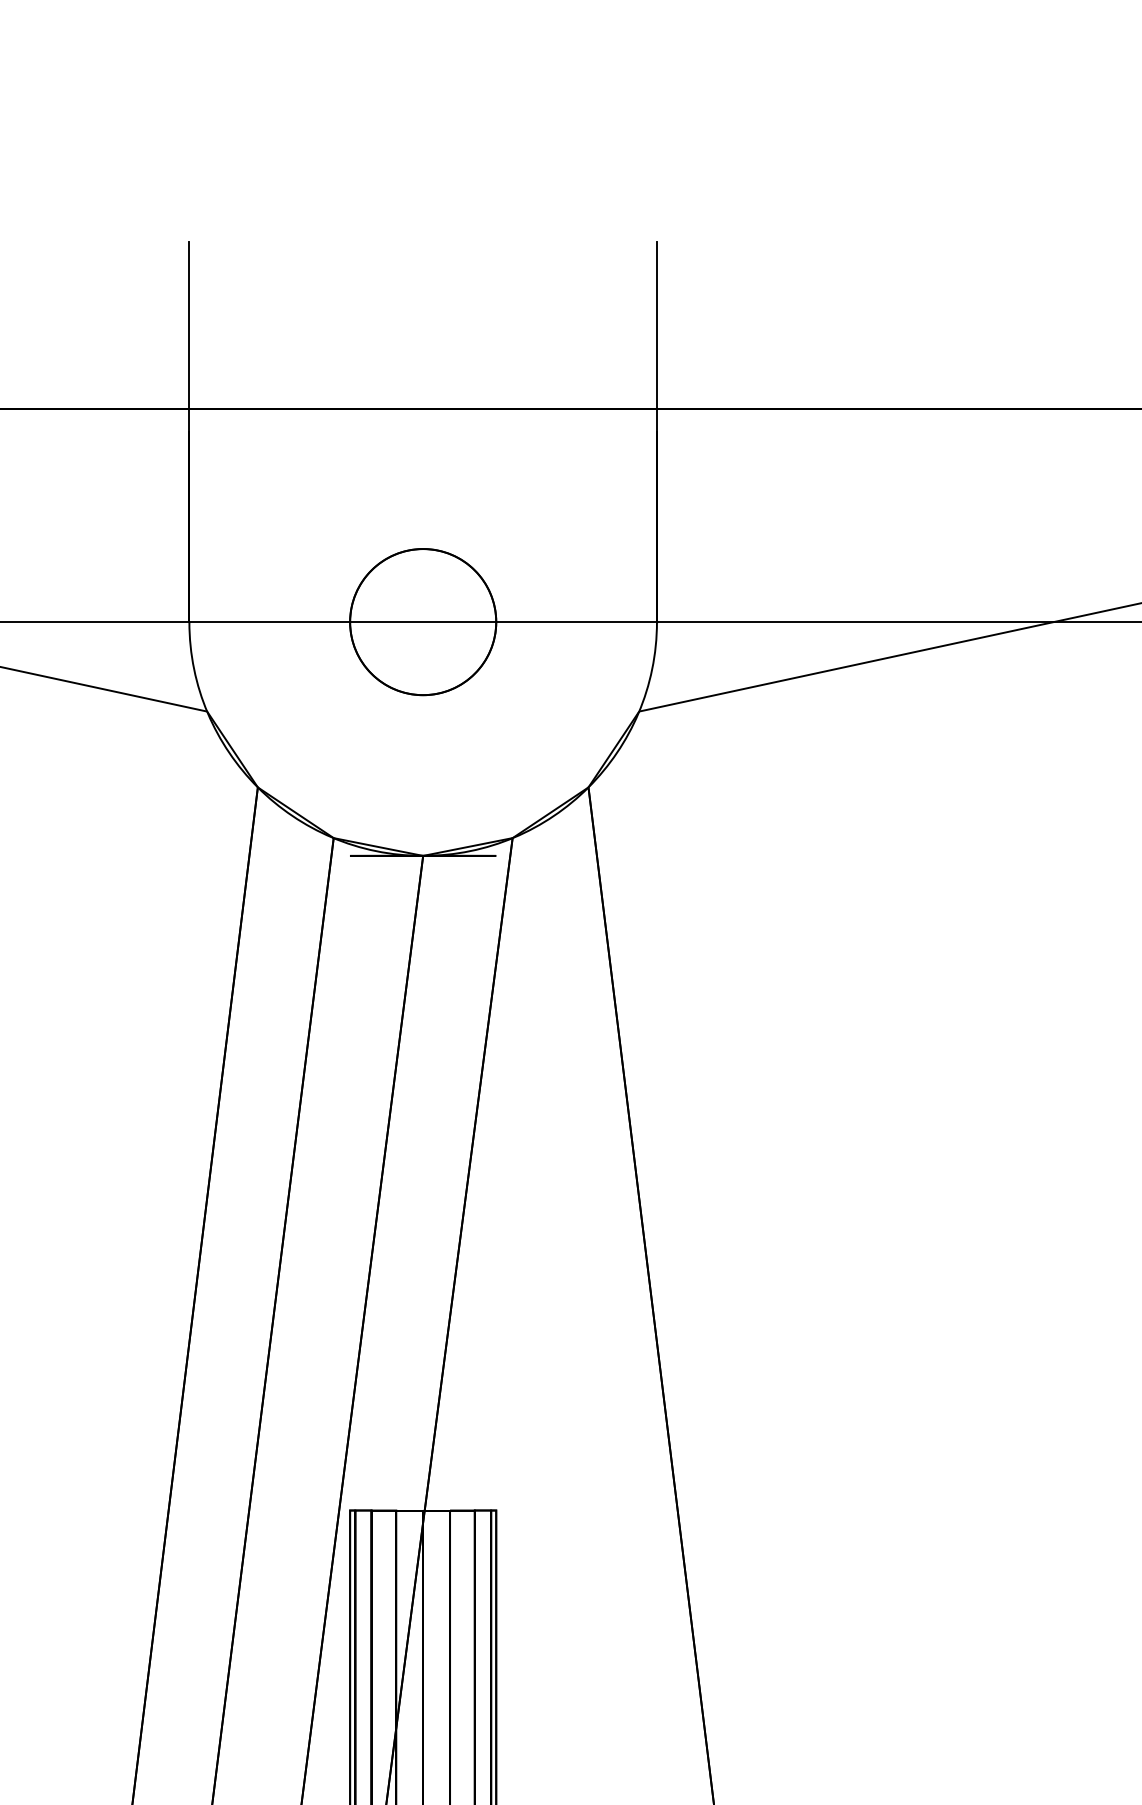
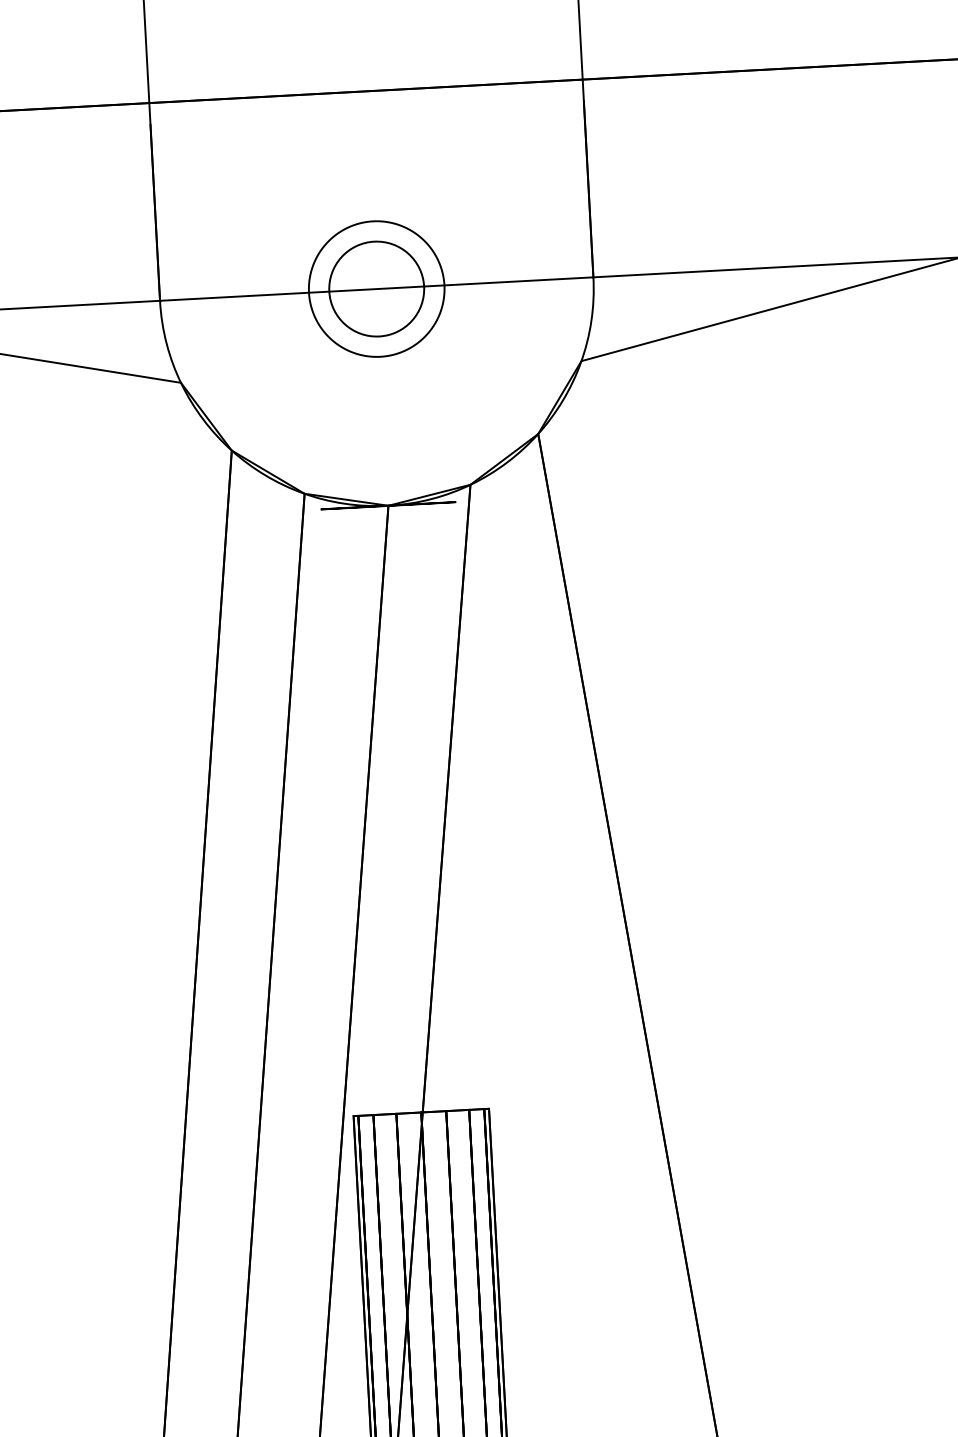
circle: (423, 622) -> (377, 289), size x0.7

